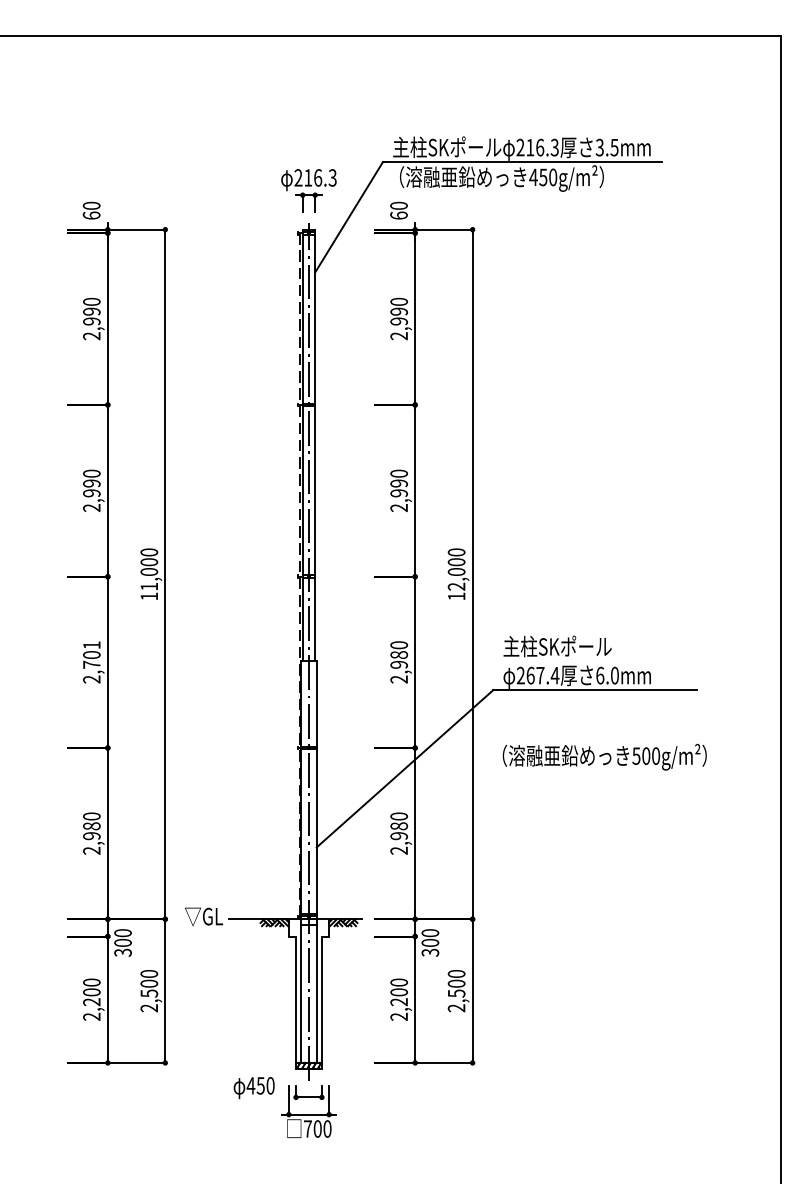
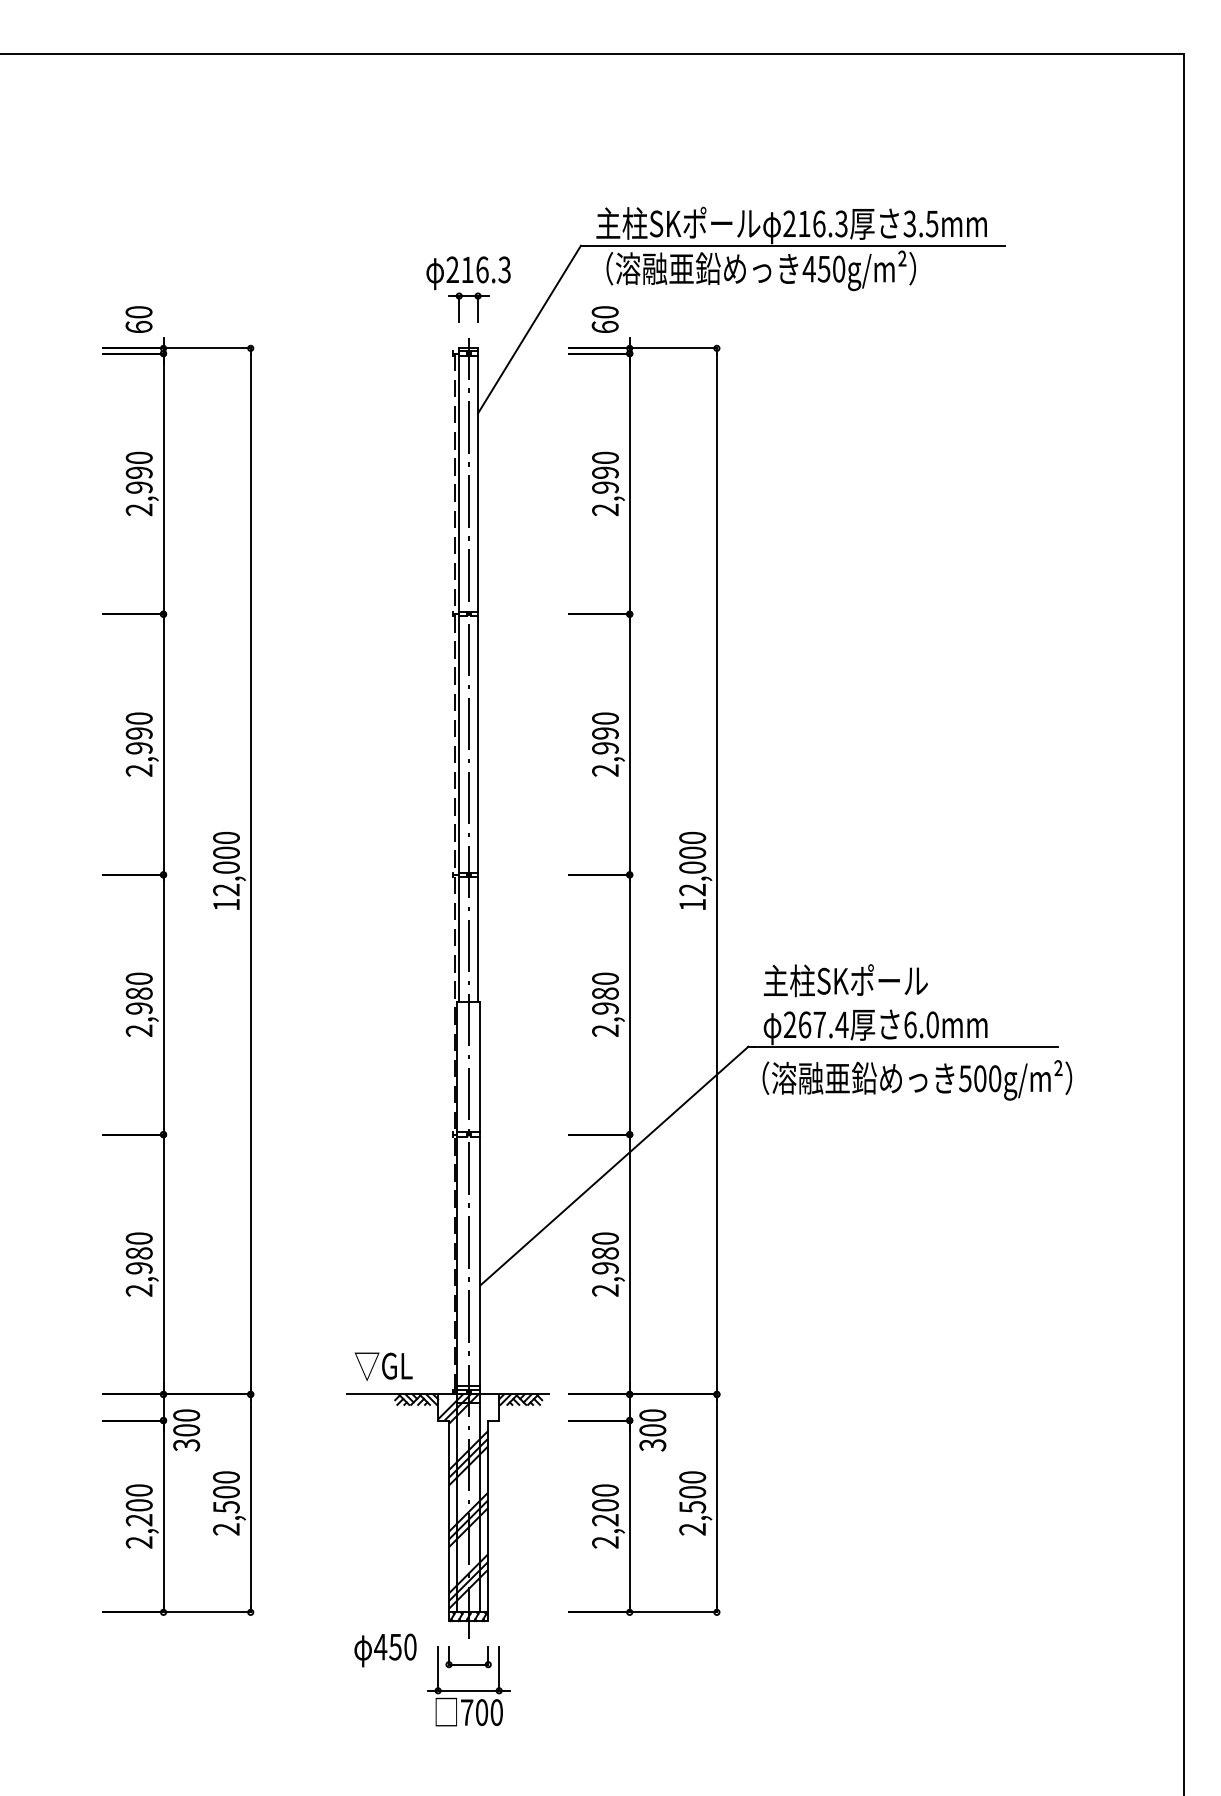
text: (148, 586) -> (225, 889), 11,000 -> 12,000
text: (91, 654) -> (138, 992), 2,701 -> 2,980
text: (604, 756) -> (916, 1079), moved
text: (203, 916) -> (382, 1365), moved
hatch: (308, 989) -> (467, 1500), added

